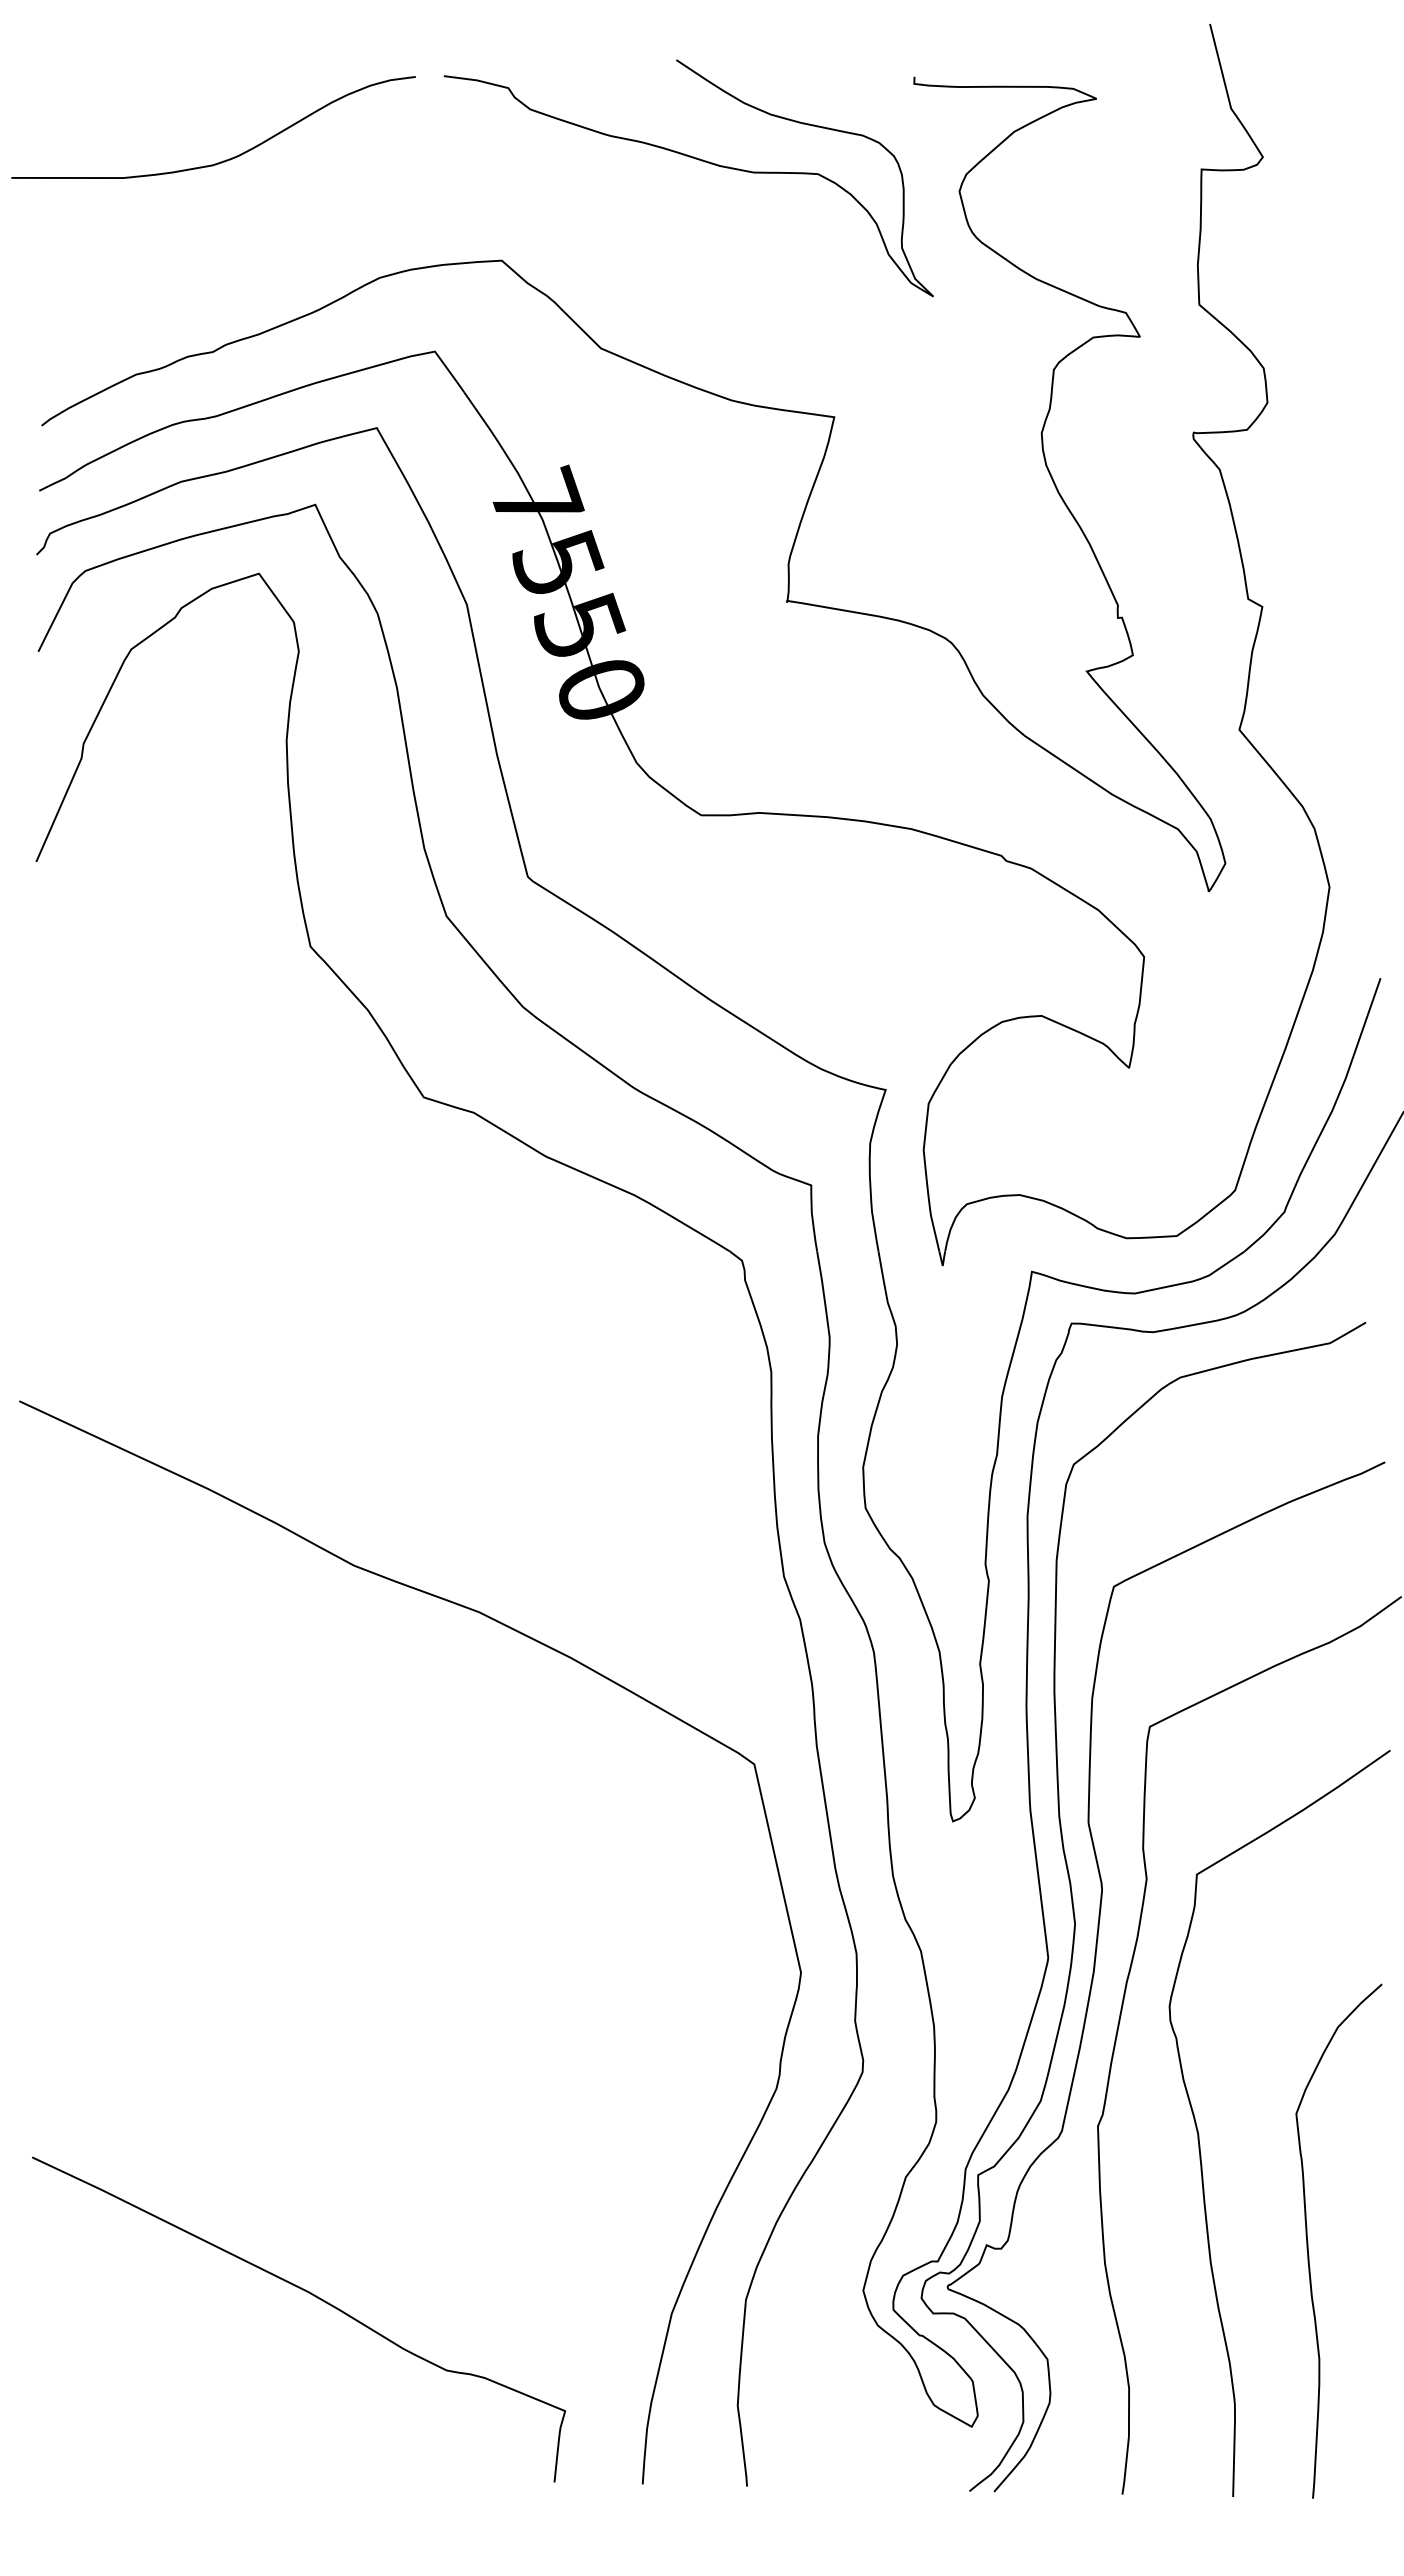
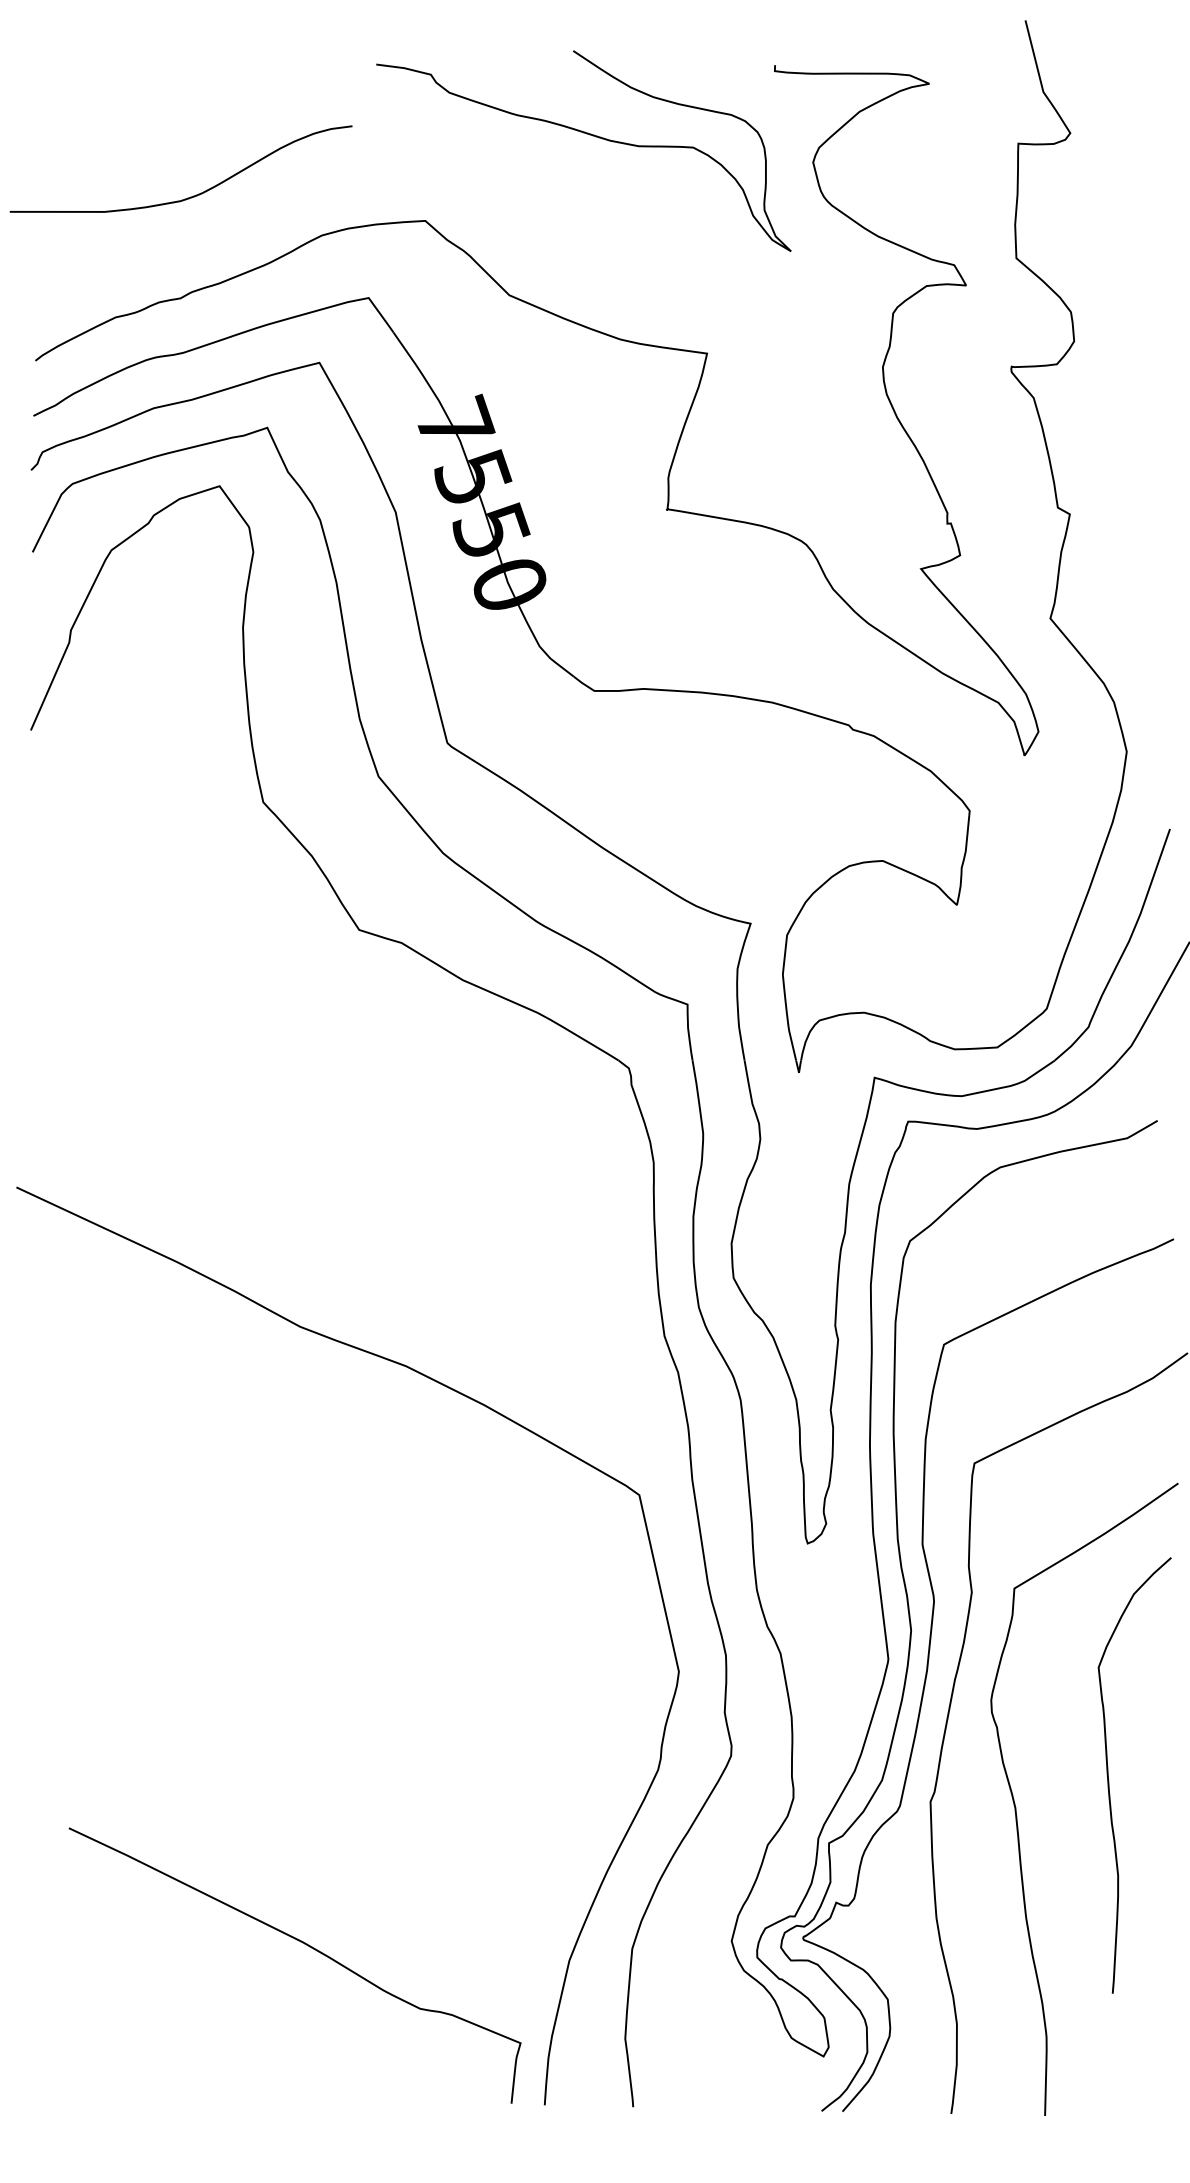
curve: (223, 160) -> (189, 197), moved
curve: (1308, 2241) -> (1108, 1775), moved
curve: (313, 2296) -> (307, 1946), moved

